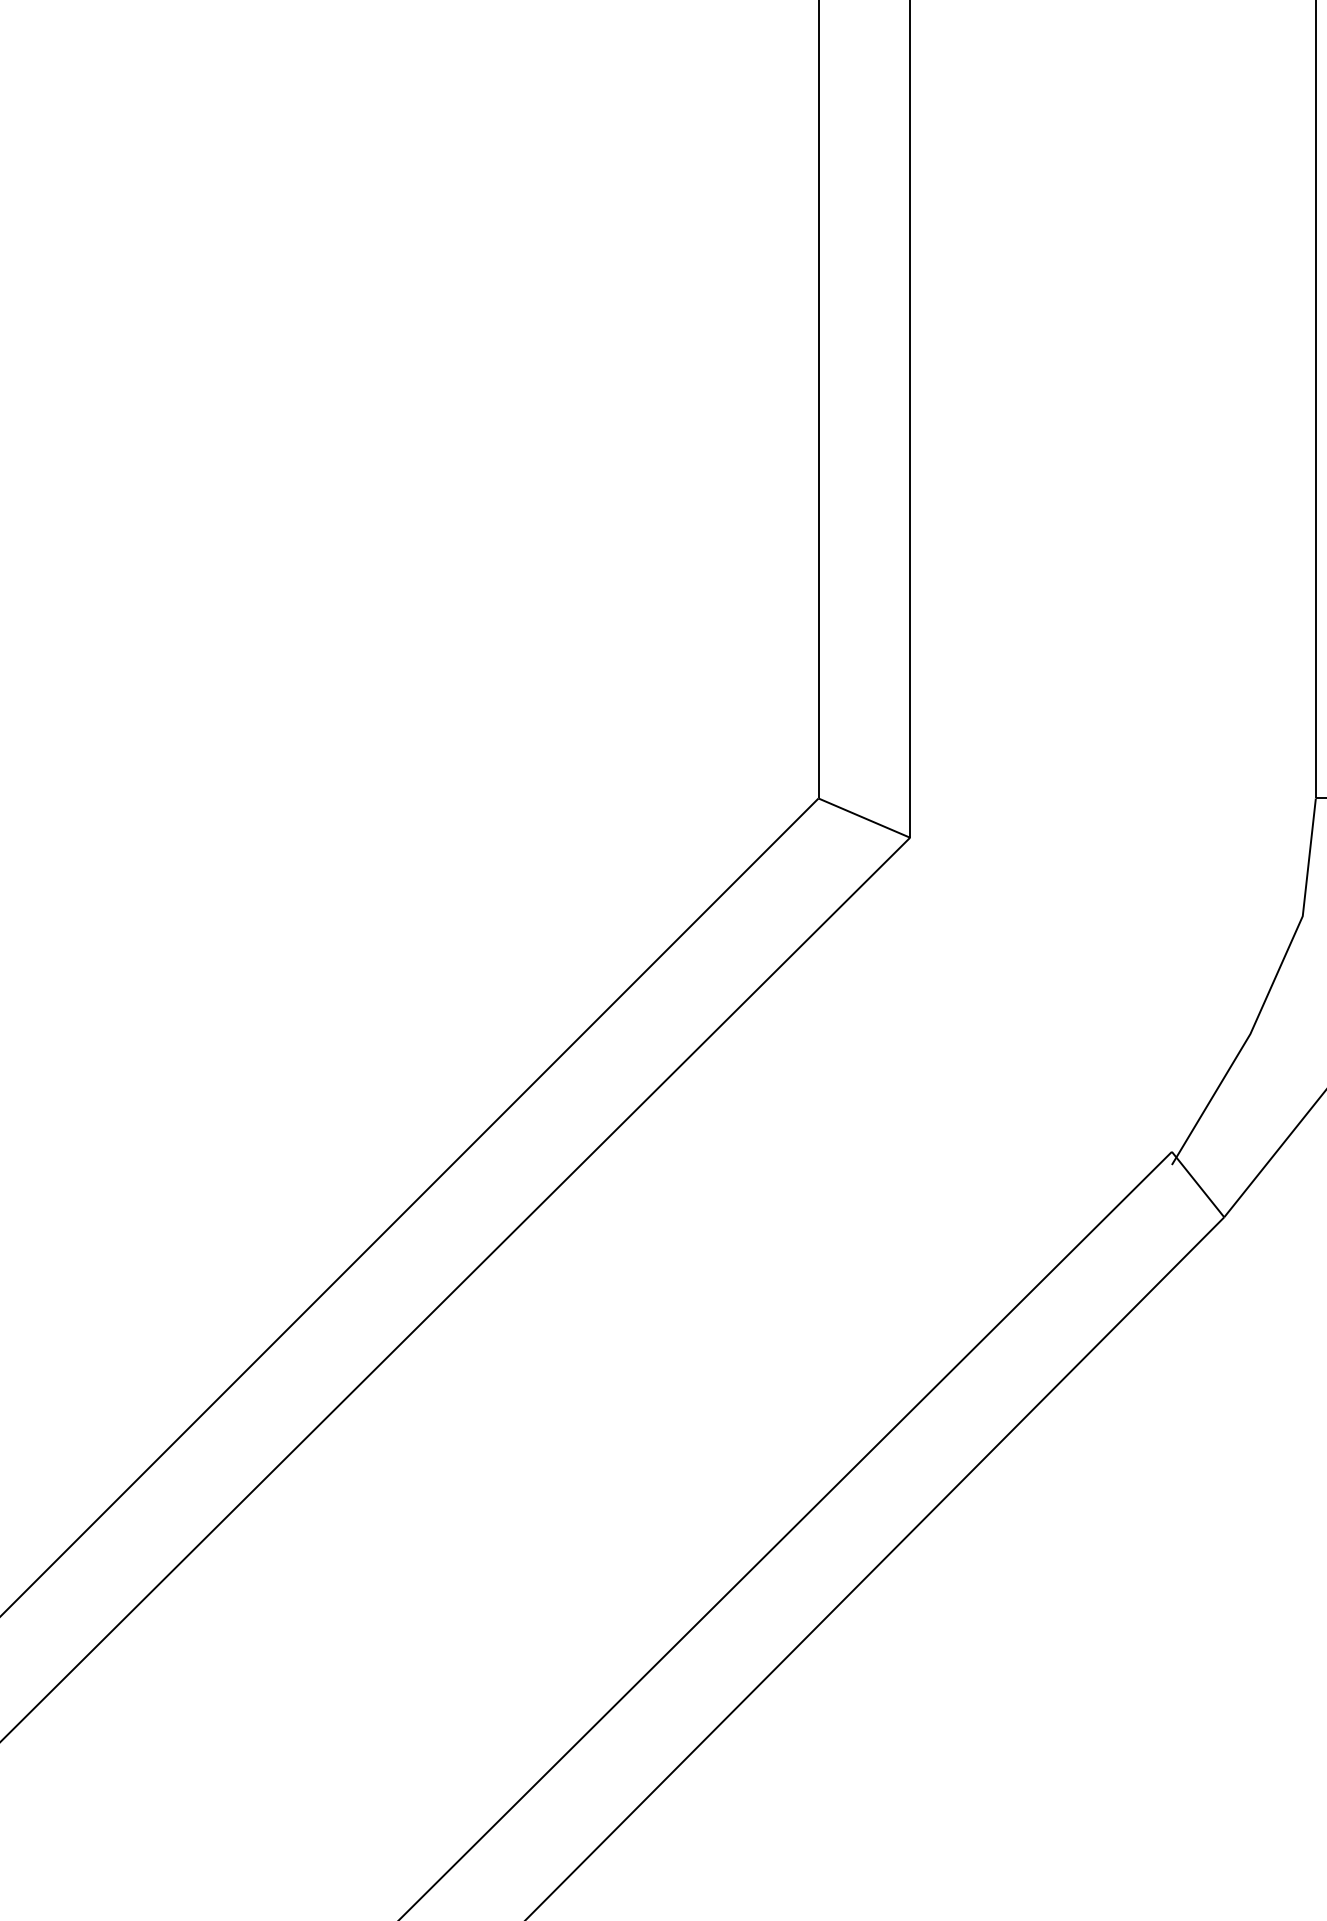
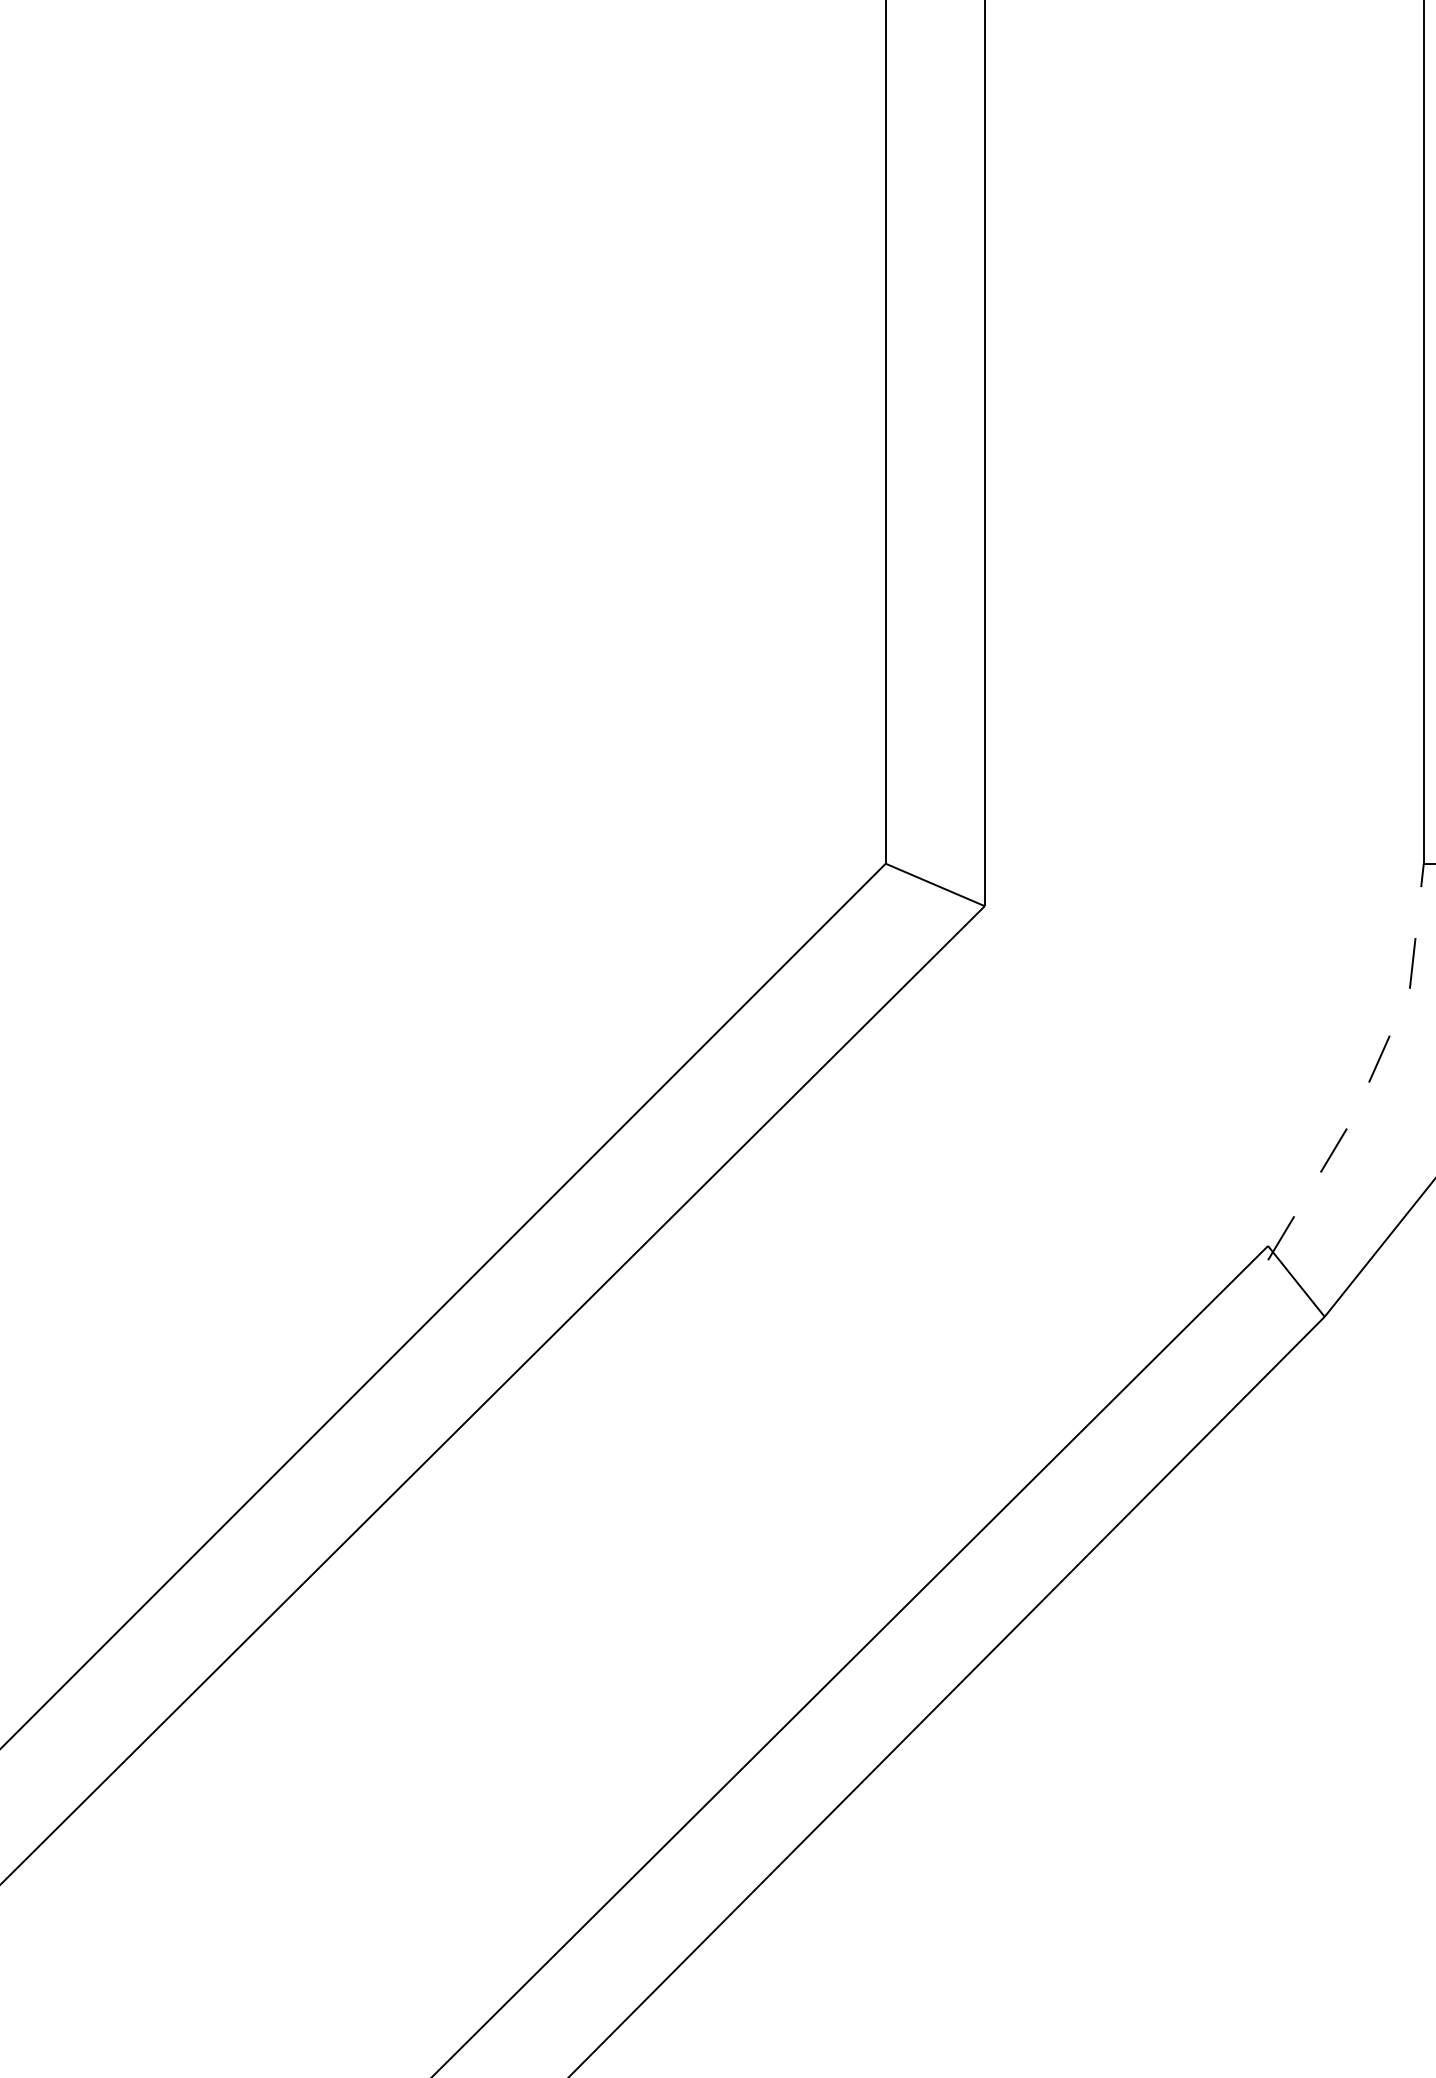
line: (1270, 990) -> (1374, 1071), solid -> dashed

